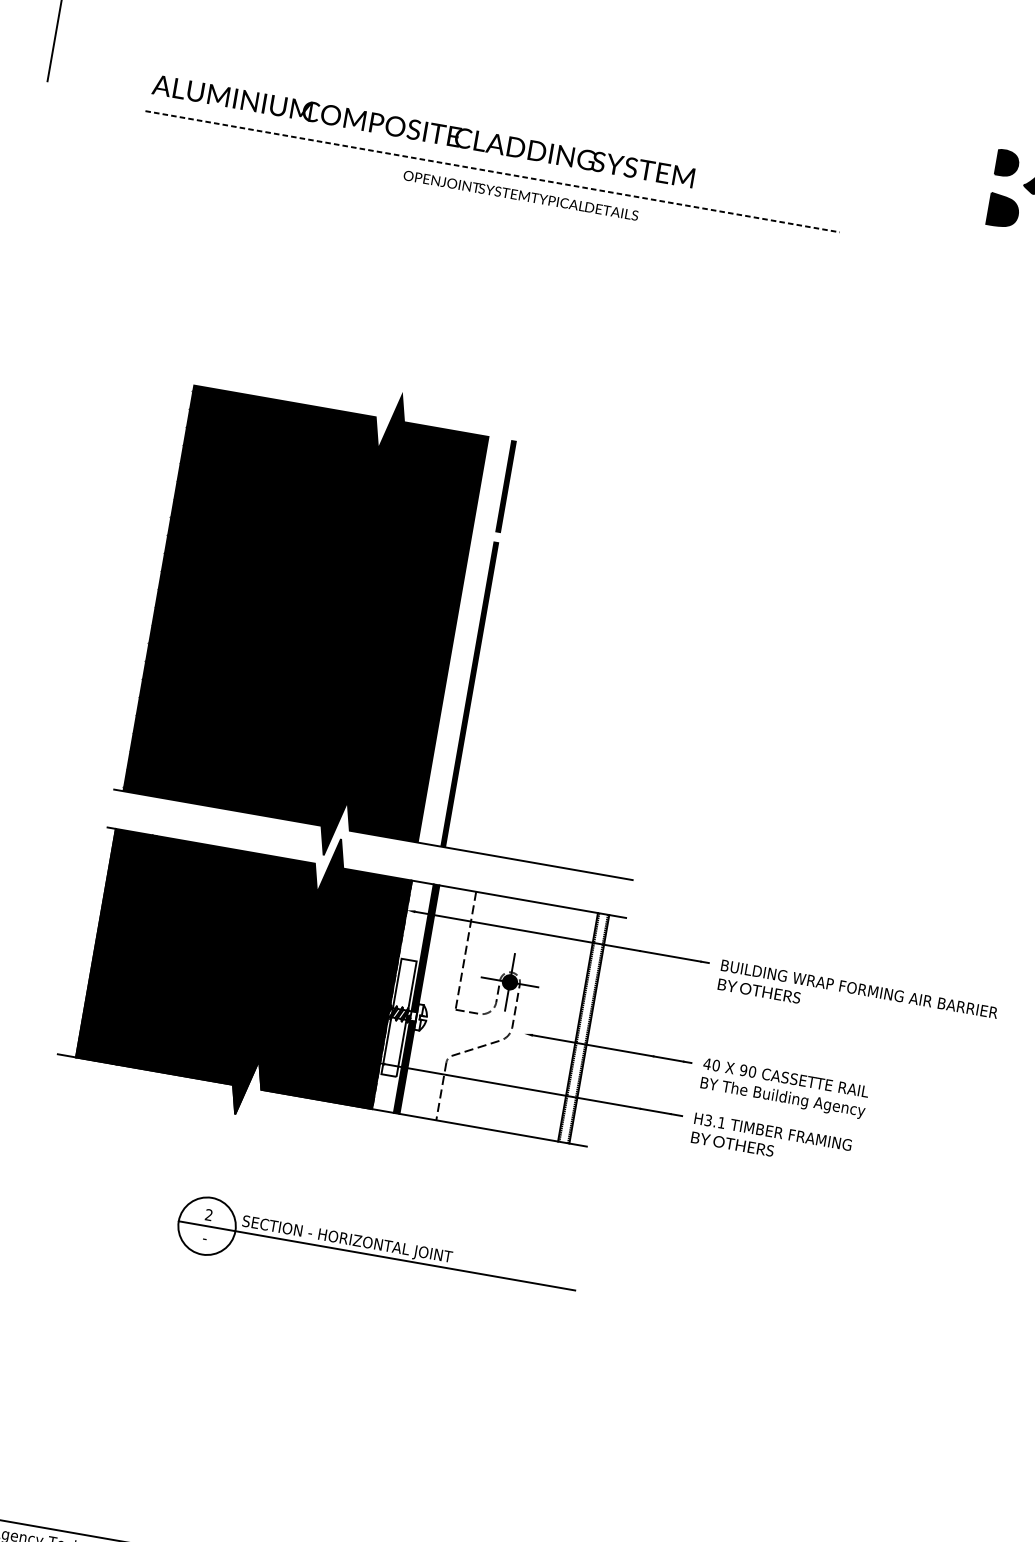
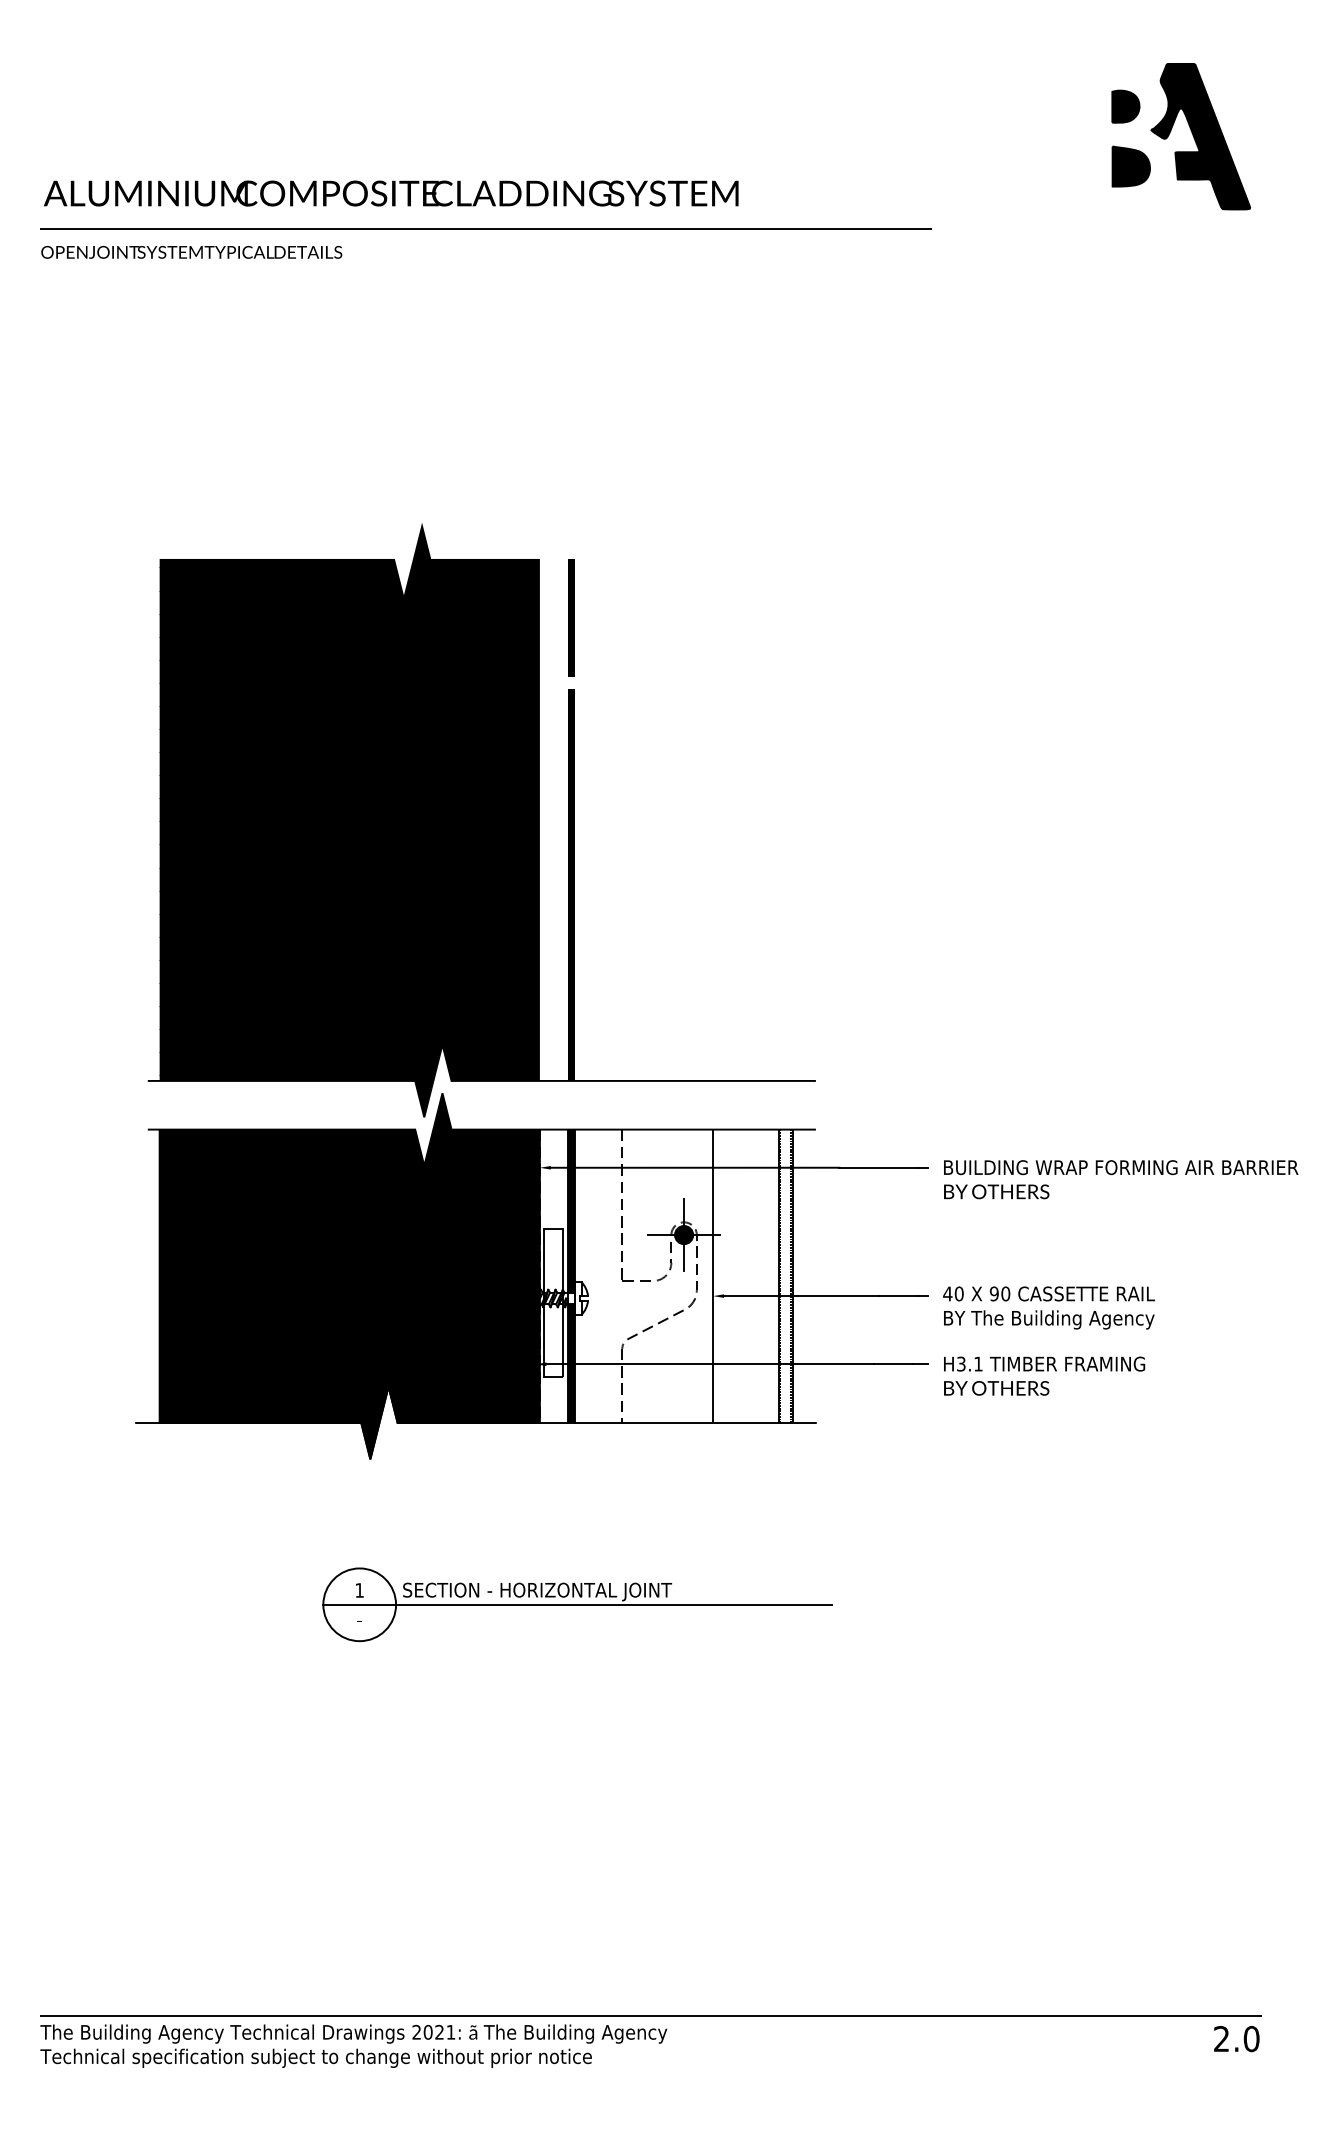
line: (492, 171) -> (486, 228), dashed -> solid
text: (520, 195) -> (191, 252), moved
line: (527, 1018) -> (713, 1276), added
text: (208, 1215) -> (359, 1590), 2 -> 1

